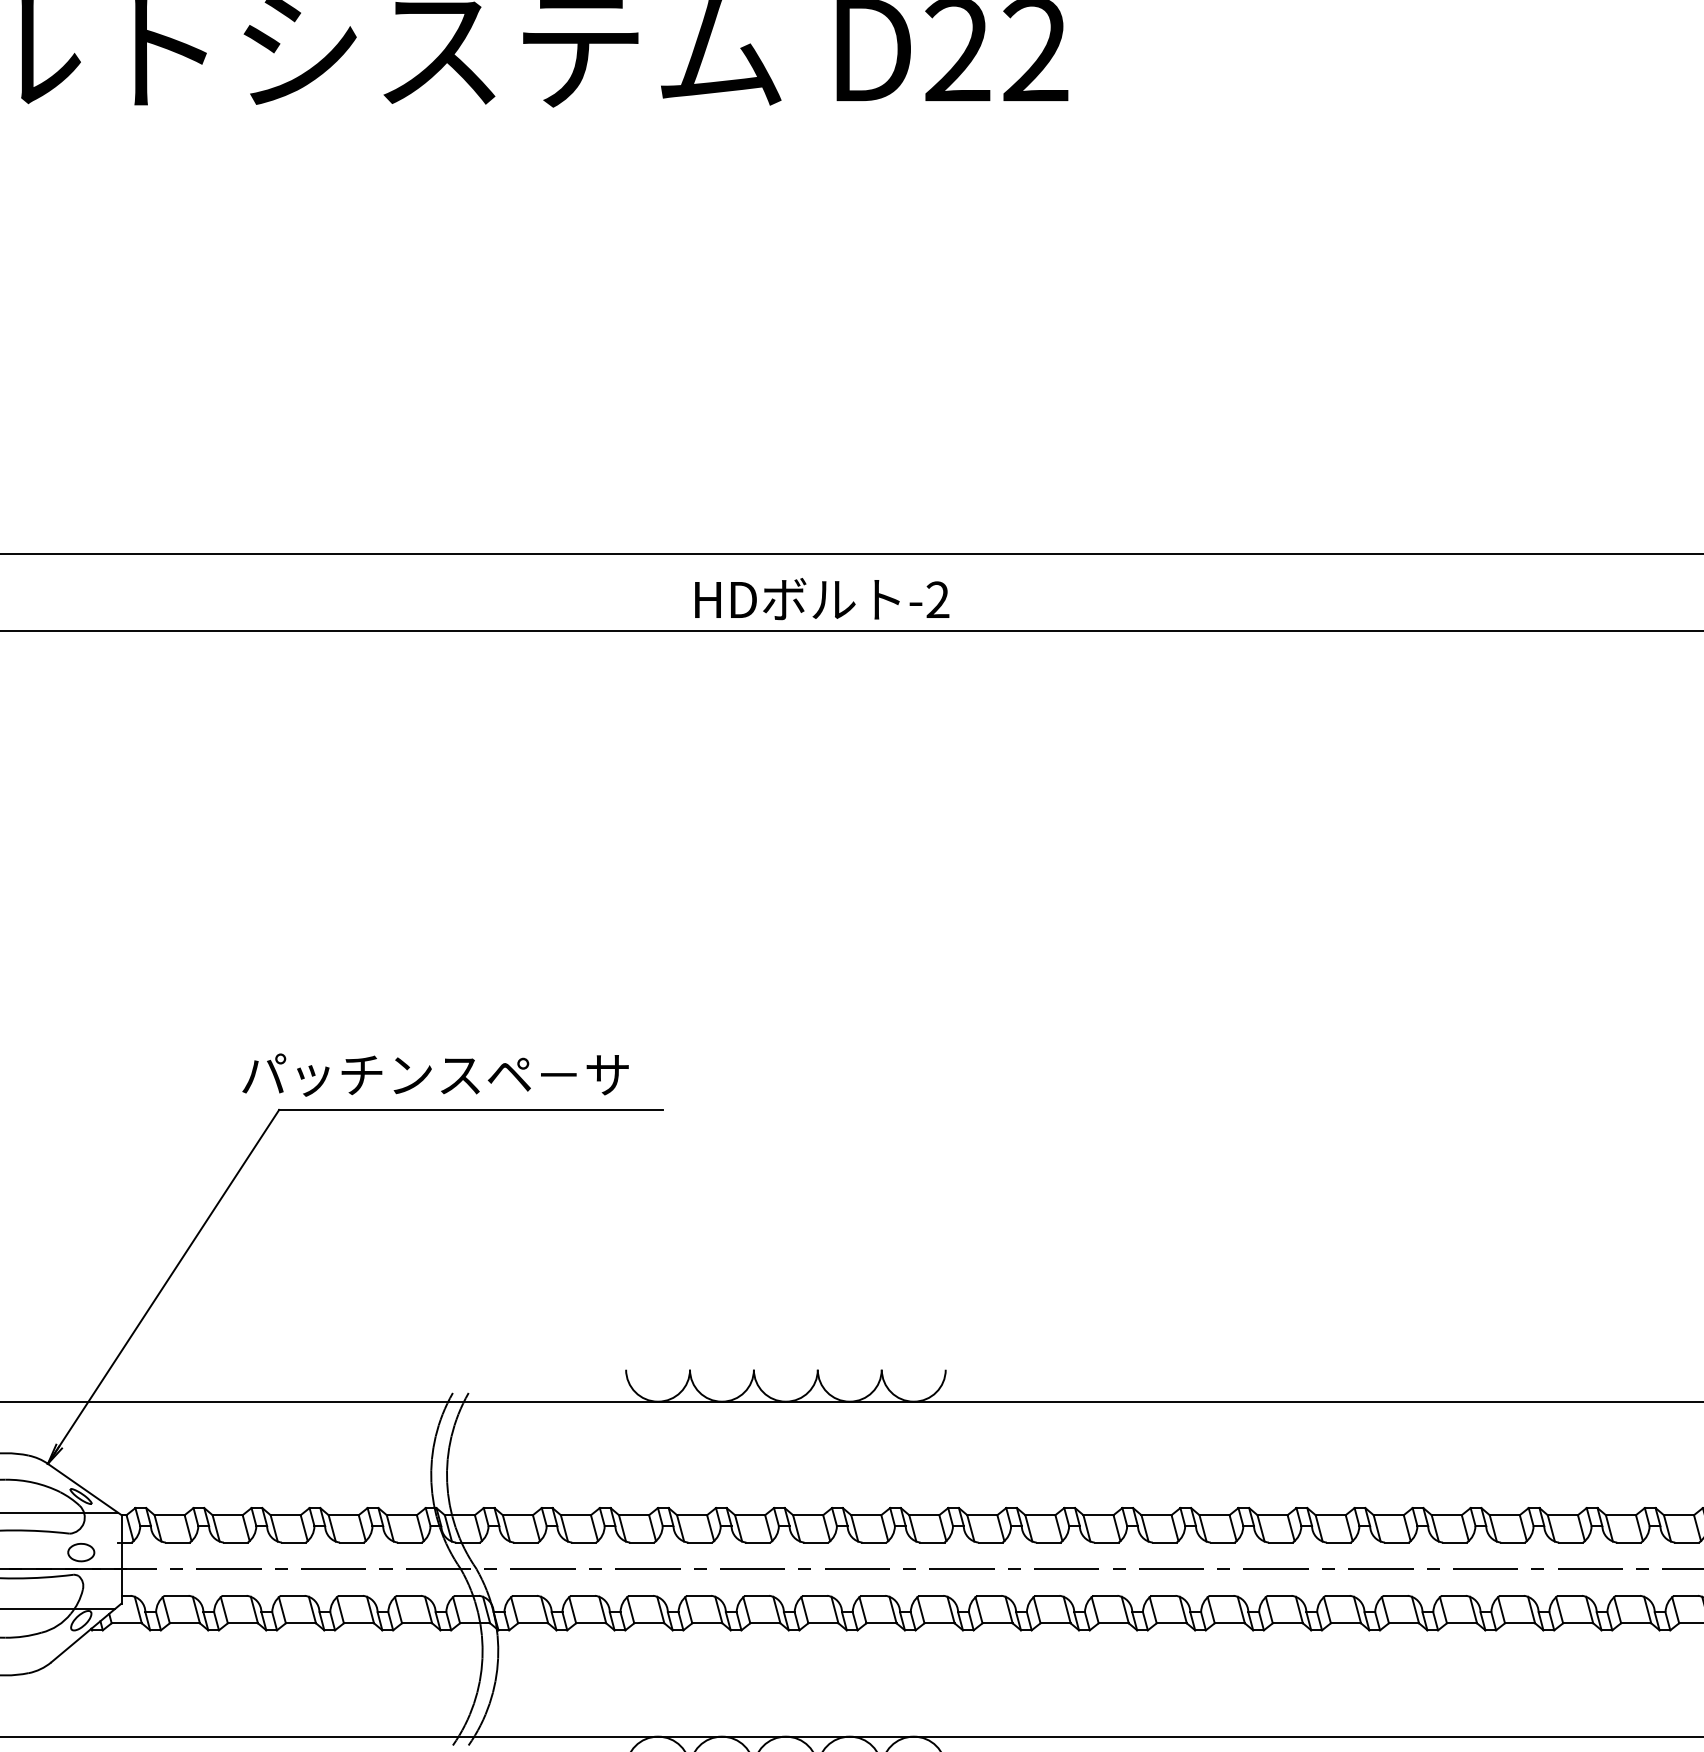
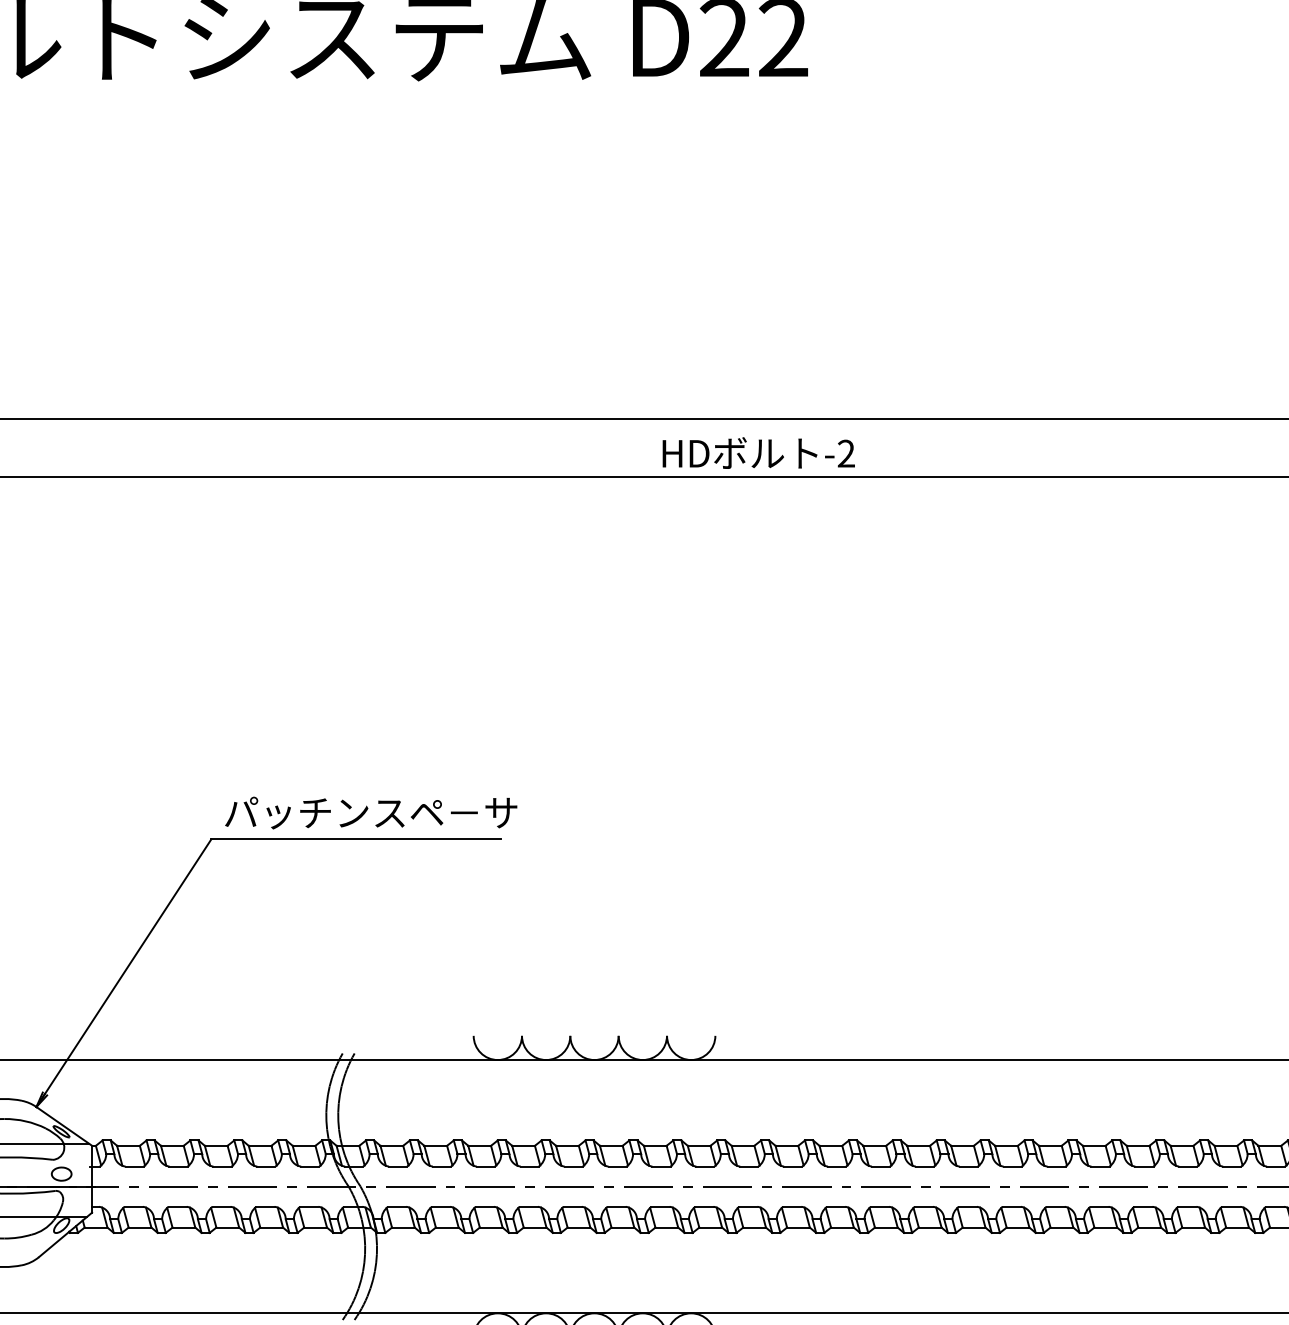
text: (822, 599) -> (759, 453), moved
text: (435, 1074) -> (371, 812), moved

